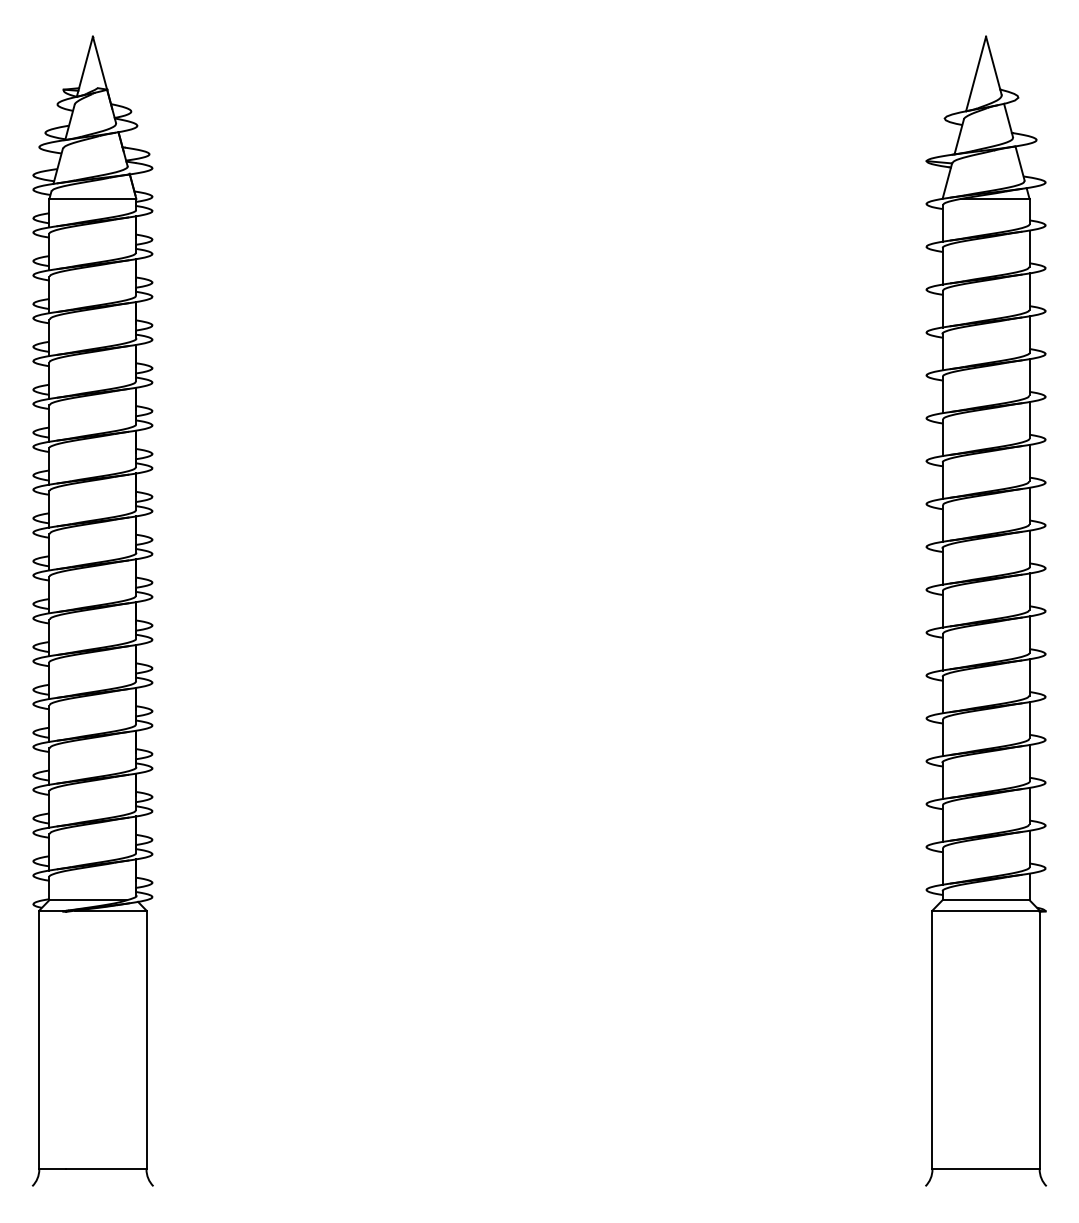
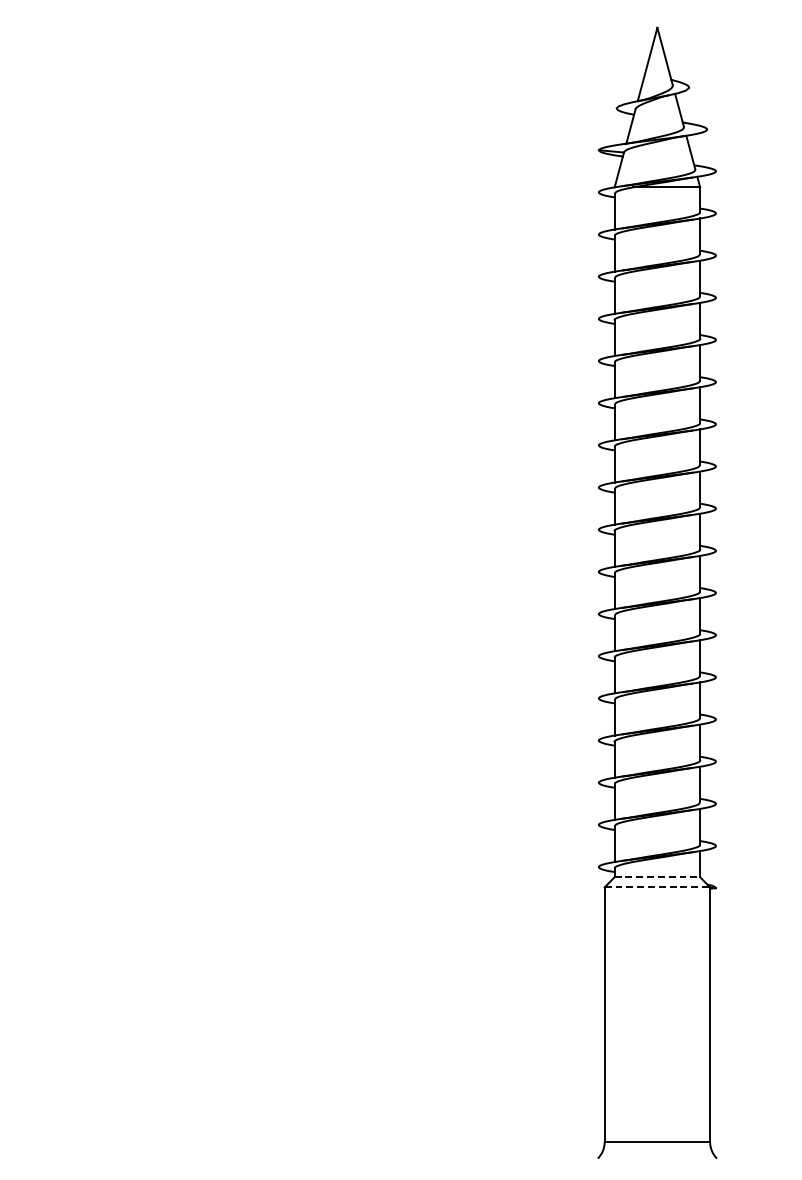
line: (986, 900) -> (657, 877), solid -> dashed
line: (986, 910) -> (657, 887), solid -> dashed

